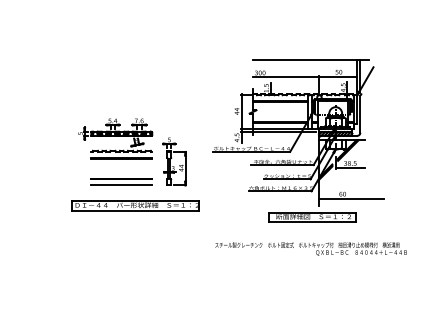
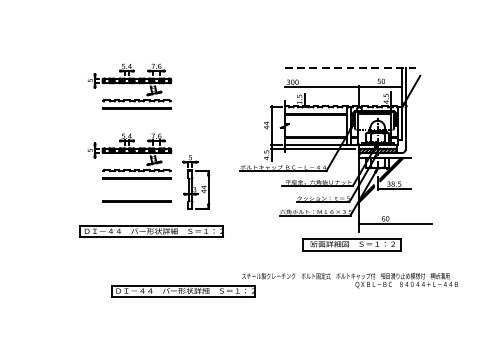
line: (311, 60) -> (350, 68), solid -> dashed
part: (115, 76) -> (129, 86), added
line: (121, 185) -> (136, 208), removed
part: (163, 258) -> (183, 291), added

